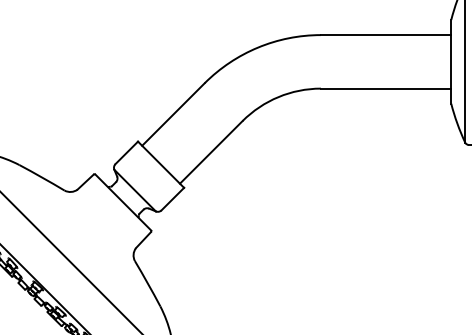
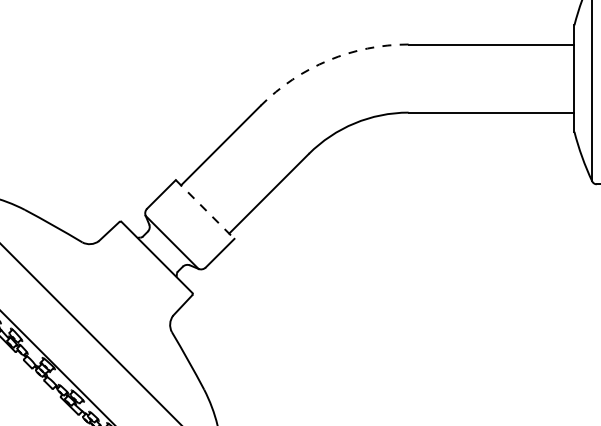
arc: (258, 47) -> (329, 60), solid -> dashed
line: (161, 164) -> (205, 209), solid -> dashed

